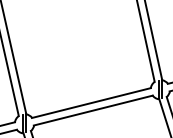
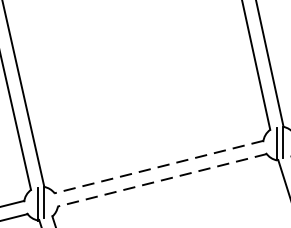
line: (90, 103) -> (157, 167), solid -> dashed
line: (92, 110) -> (160, 180), solid -> dashed

